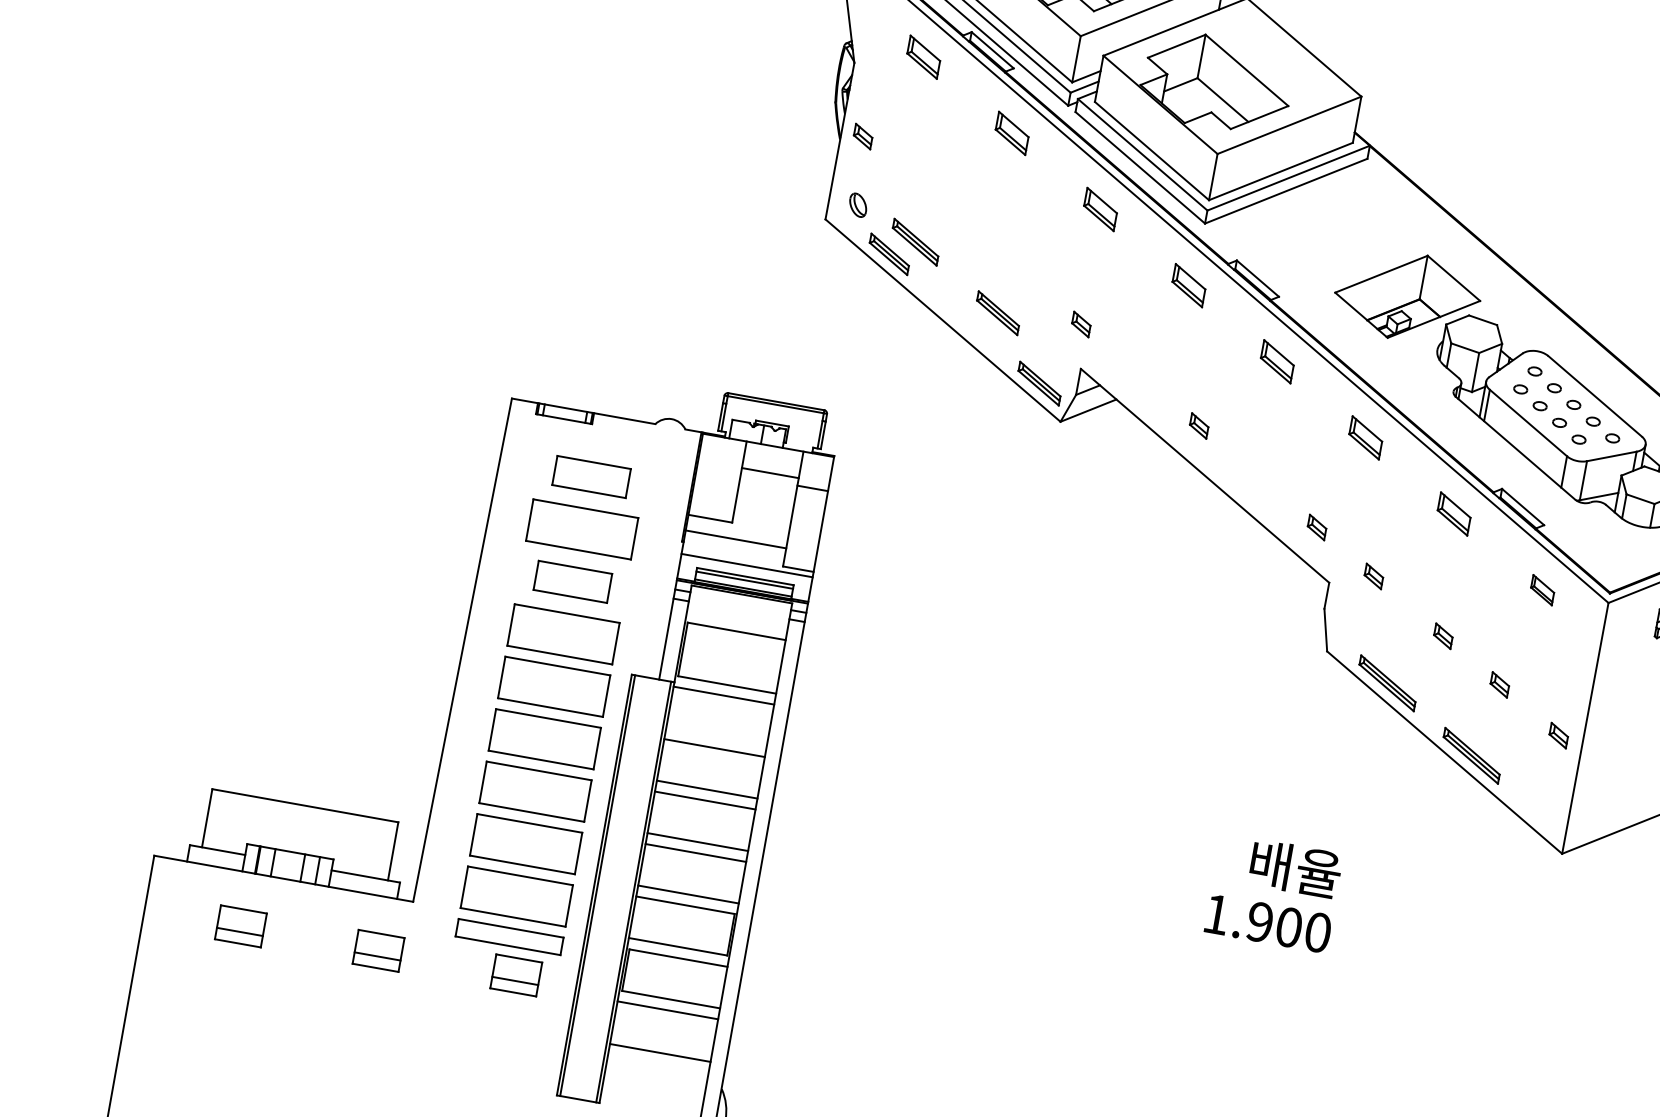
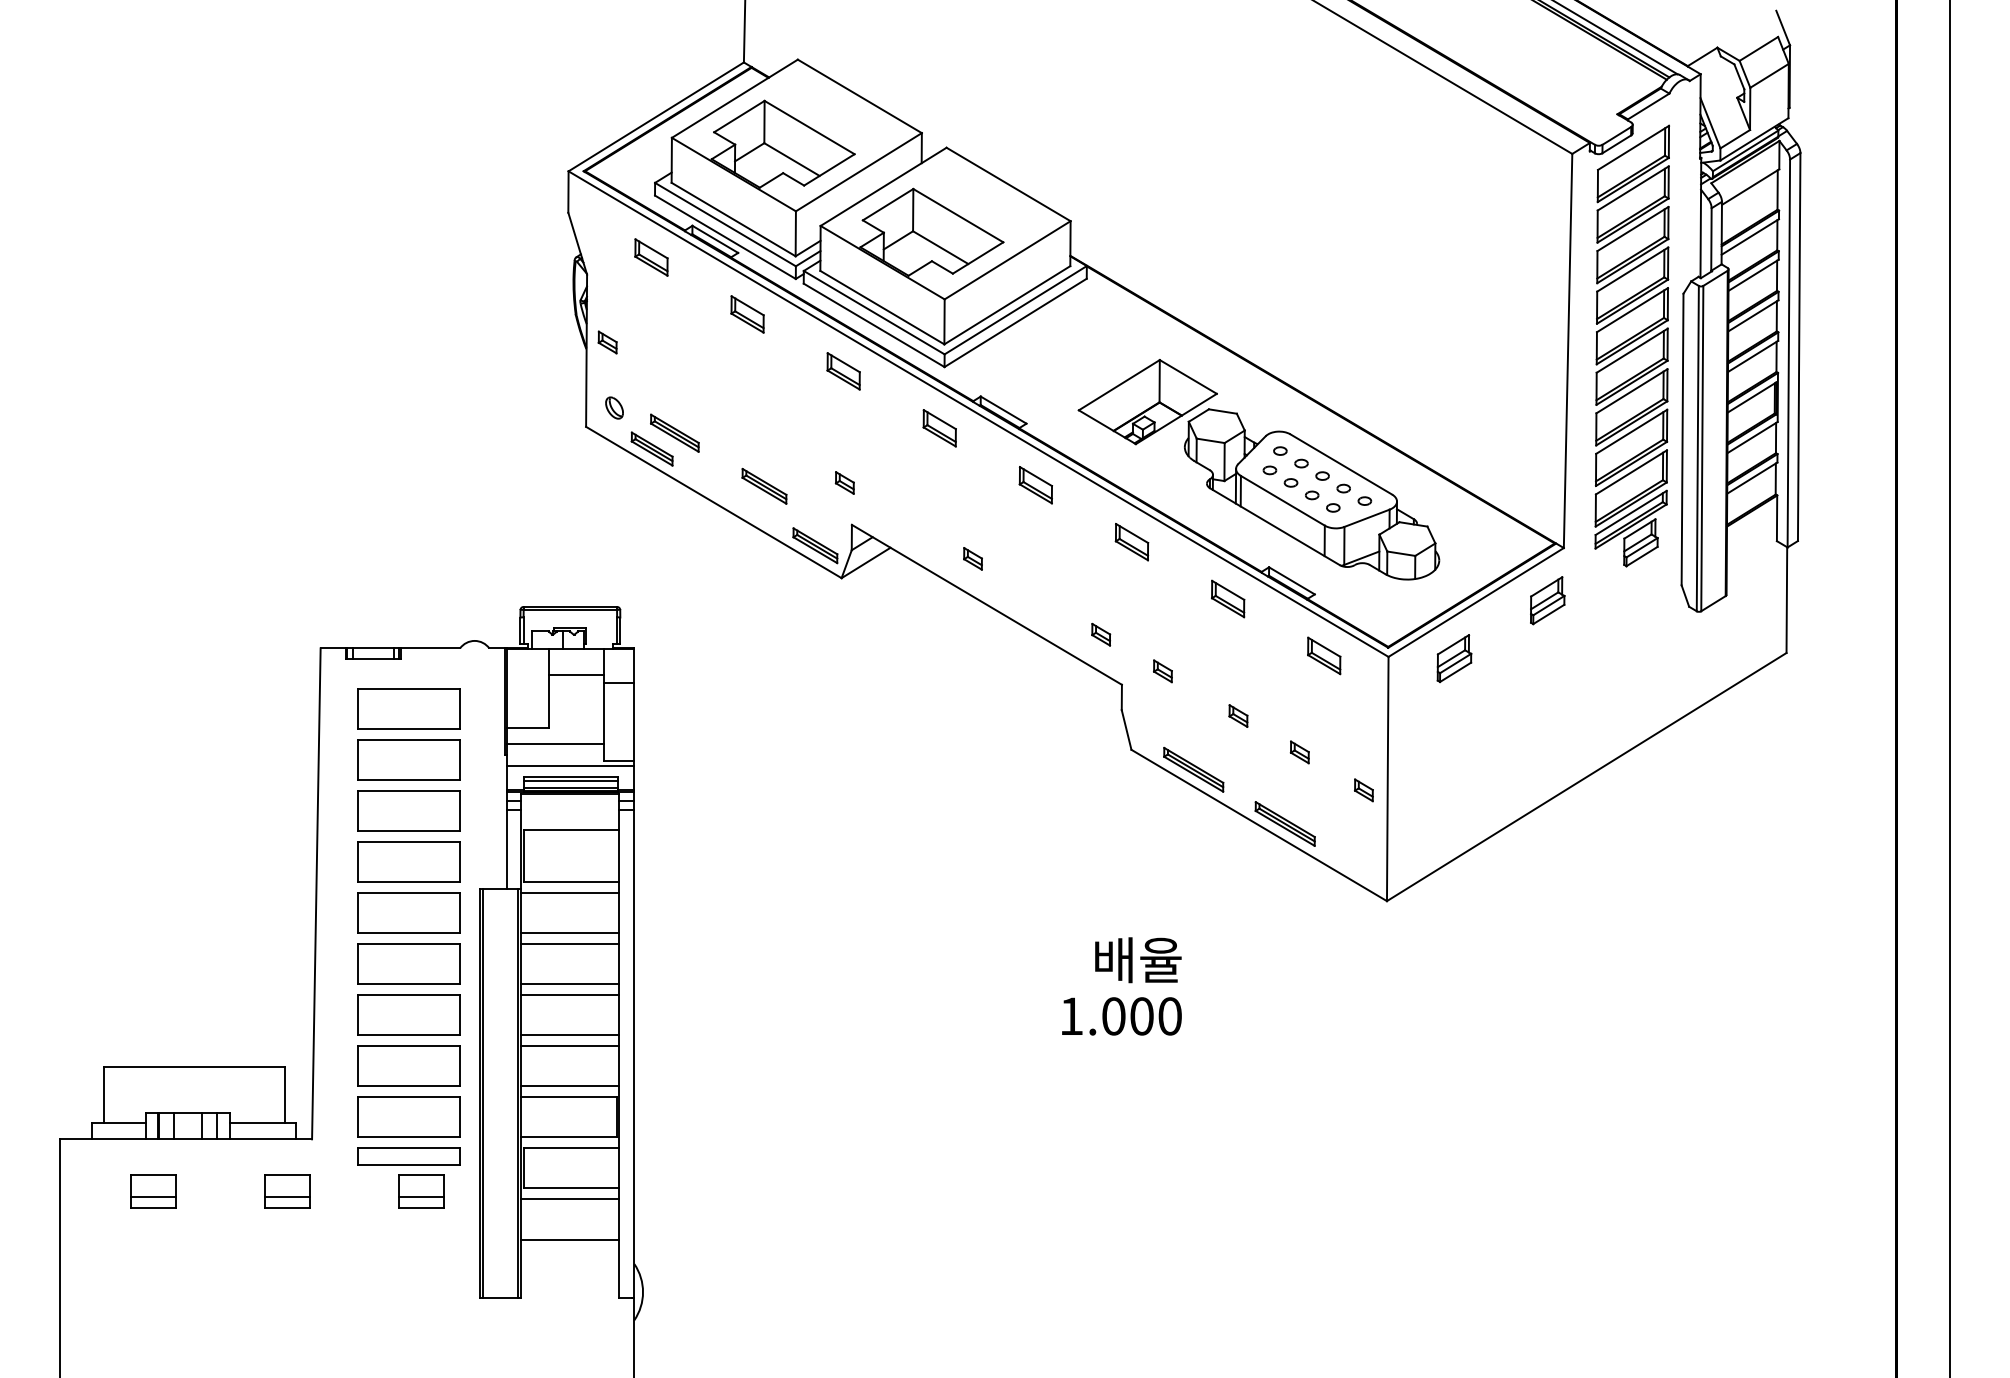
part: (591, 476) -> (408, 708), size x1.43
part: (572, 581) -> (408, 810), size x1.43
part: (1542, 589) -> (1324, 655), size x1.43
line: (716, 737) -> (570, 933), added
text: (1259, 922) -> (1113, 1016), 1.900 -> 1.000

